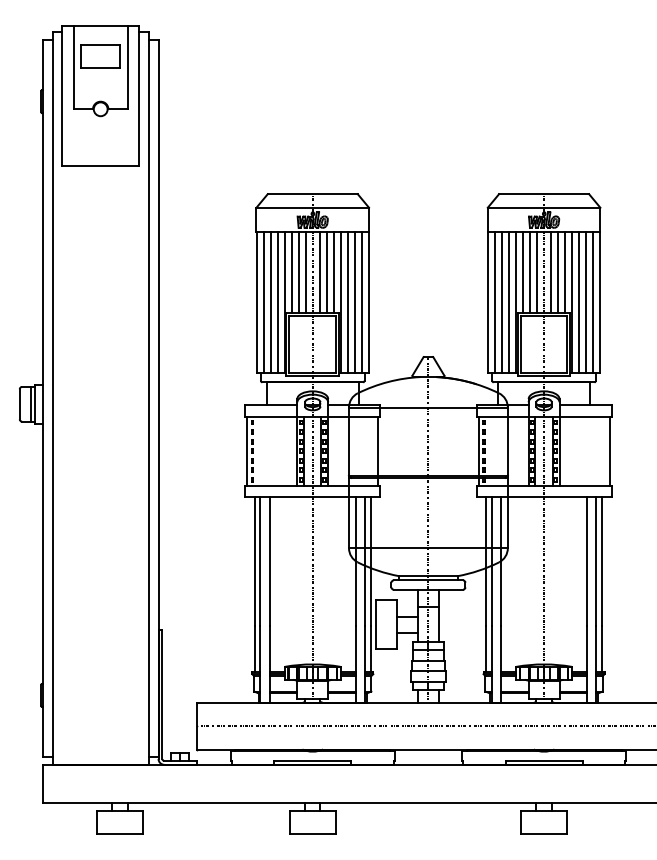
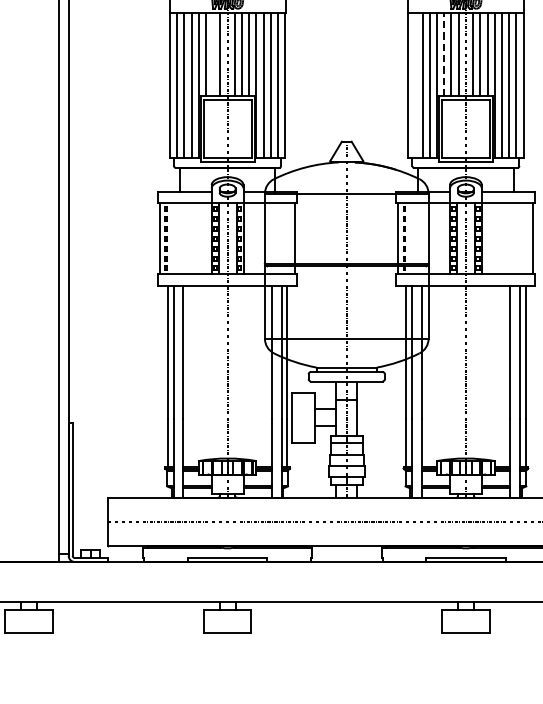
line: (298, 271) -> (212, 53), removed
line: (523, 272) -> (444, 54), solid -> dashed
line: (495, 301) -> (415, 84), removed

